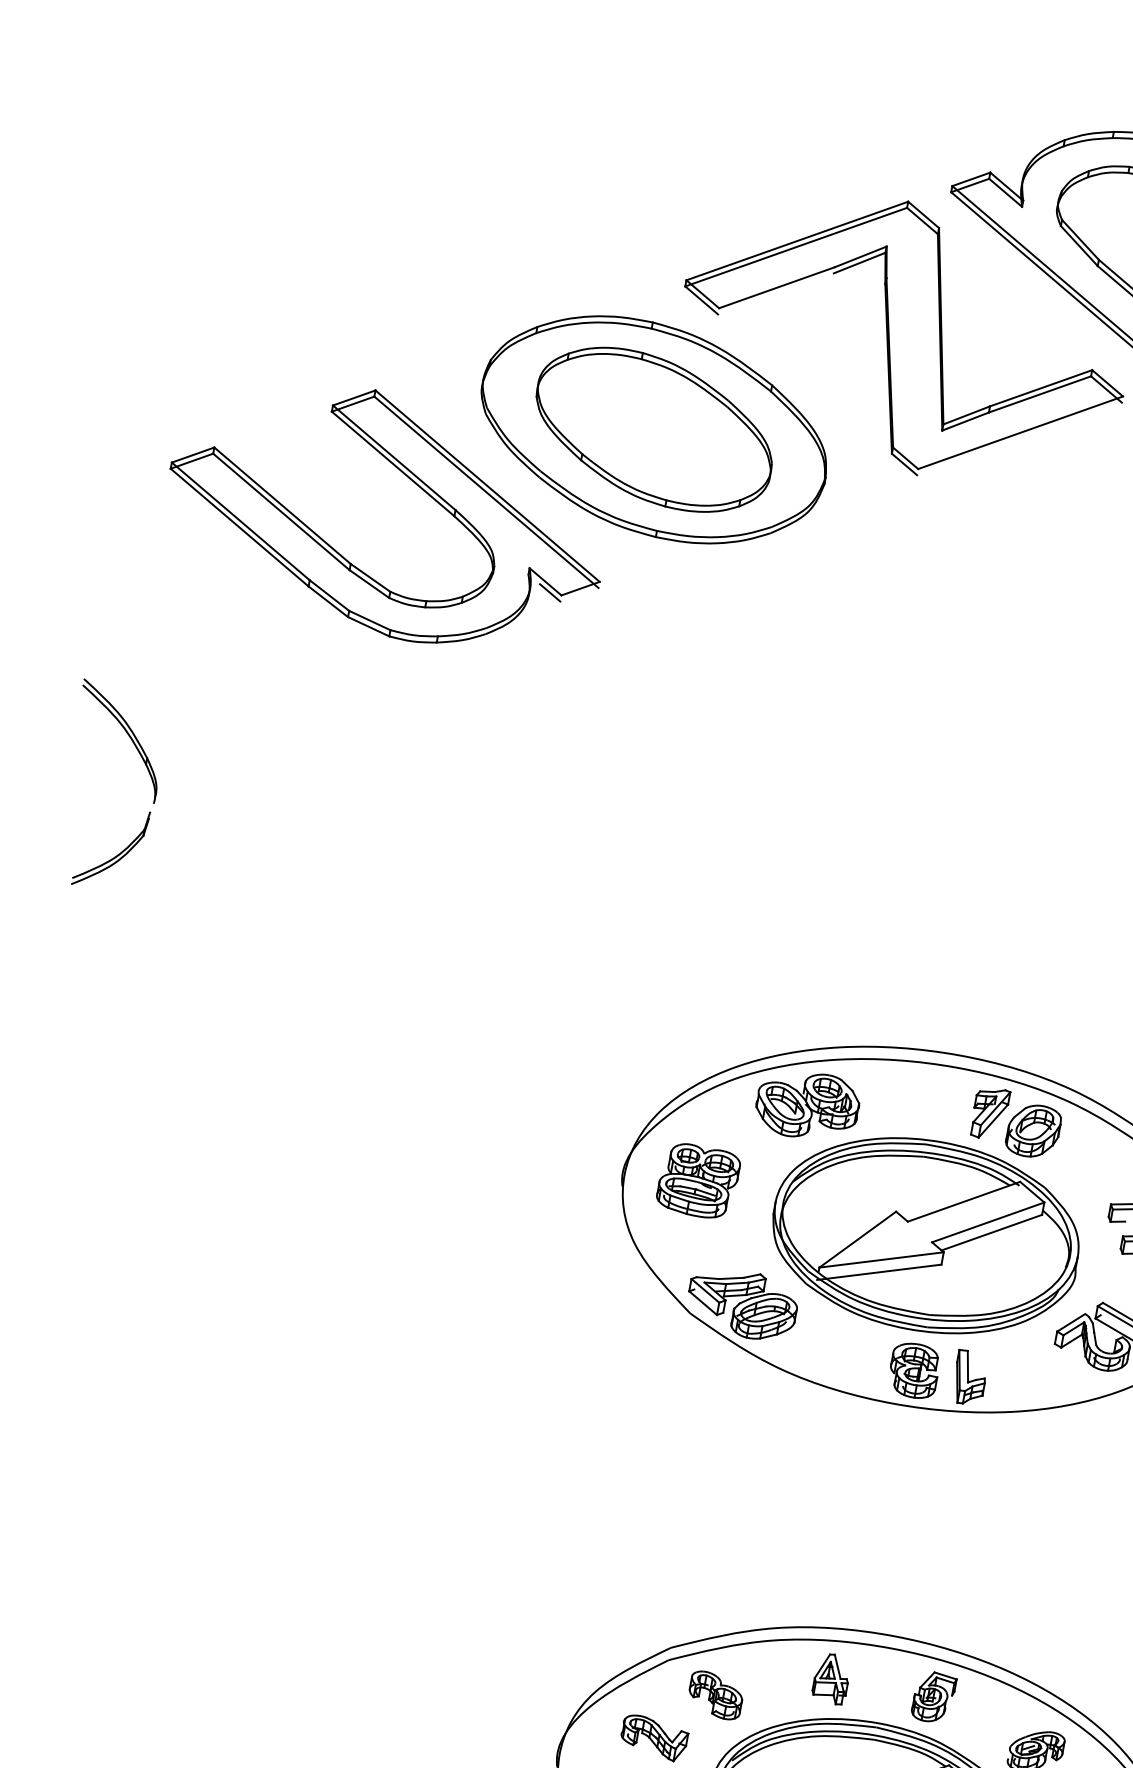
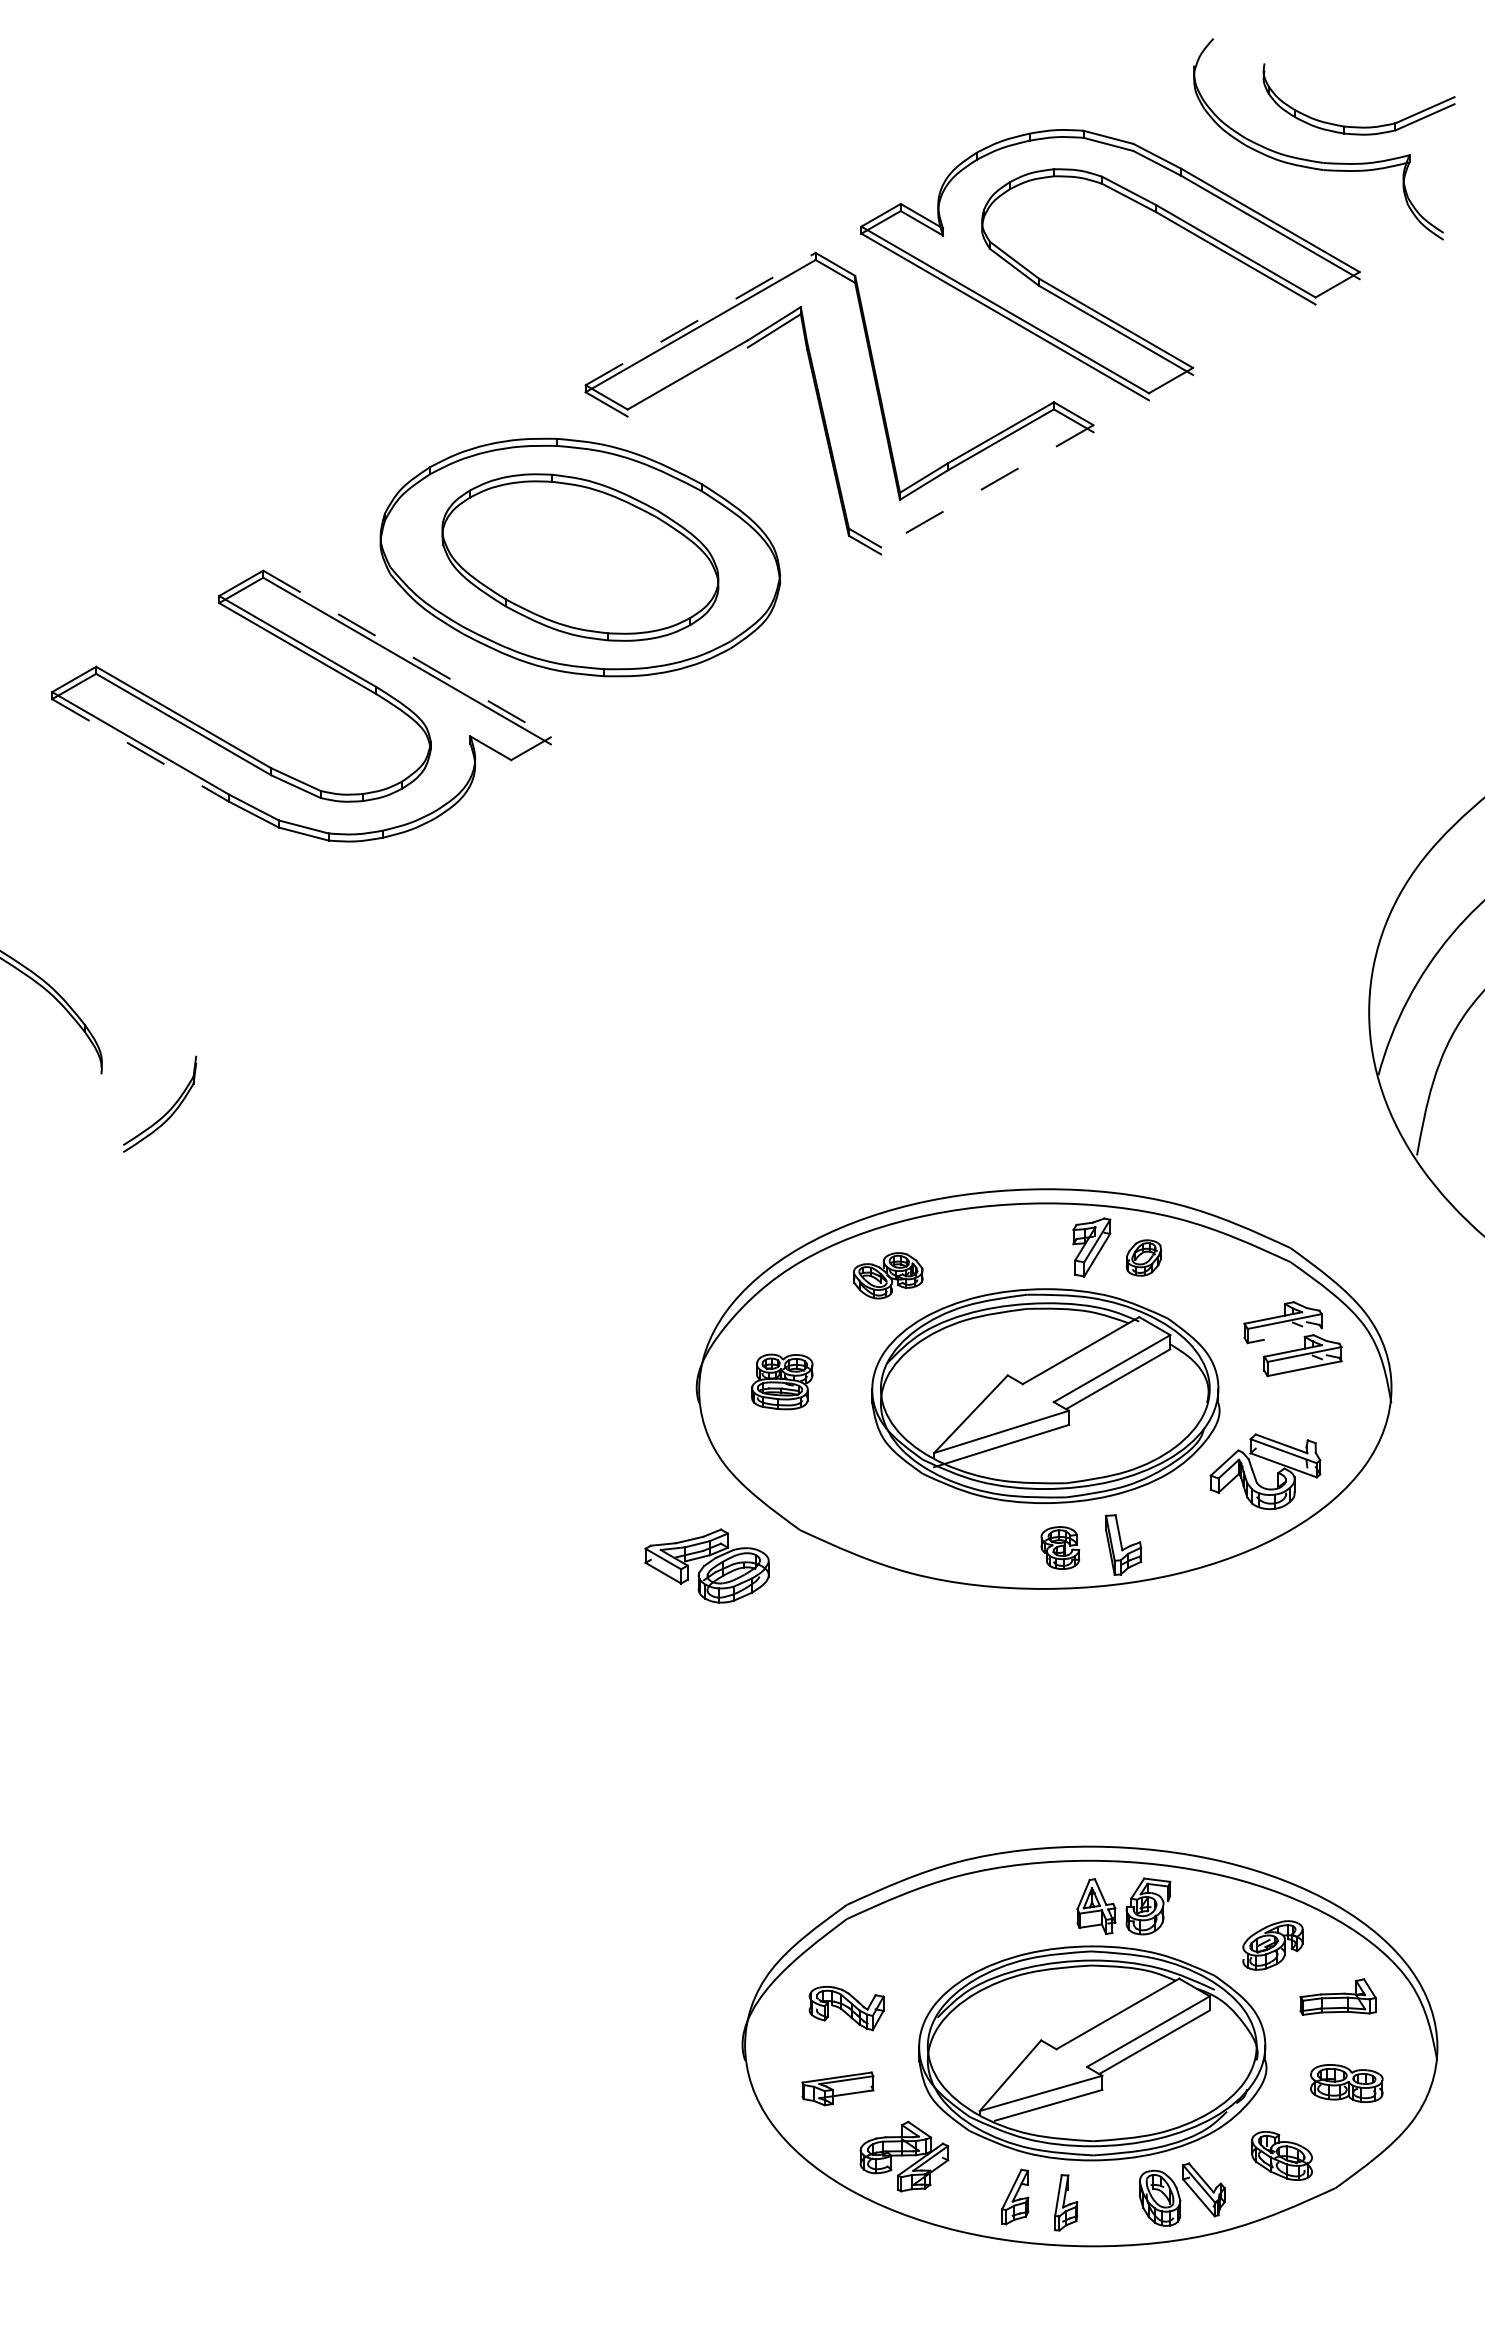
line: (797, 241) -> (700, 319), solid -> dashed
line: (1020, 432) -> (987, 486), solid -> dashed
line: (487, 486) -> (407, 654), solid -> dashed
line: (240, 527) -> (141, 750), solid -> dashed
line: (550, 592) -> (498, 759), removed
part: (117, 855) -> (168, 1110), moved
part: (808, 1105) -> (888, 1275), size x0.6
part: (1033, 1130) -> (1143, 1257), size x0.6
part: (698, 1180) -> (782, 1381), size x0.7
part: (741, 1303) -> (706, 1565), moved
part: (914, 1370) -> (1060, 1547), size x0.7
part: (831, 1678) -> (1096, 1906), moved
part: (716, 1695) -> (906, 1948), removed

